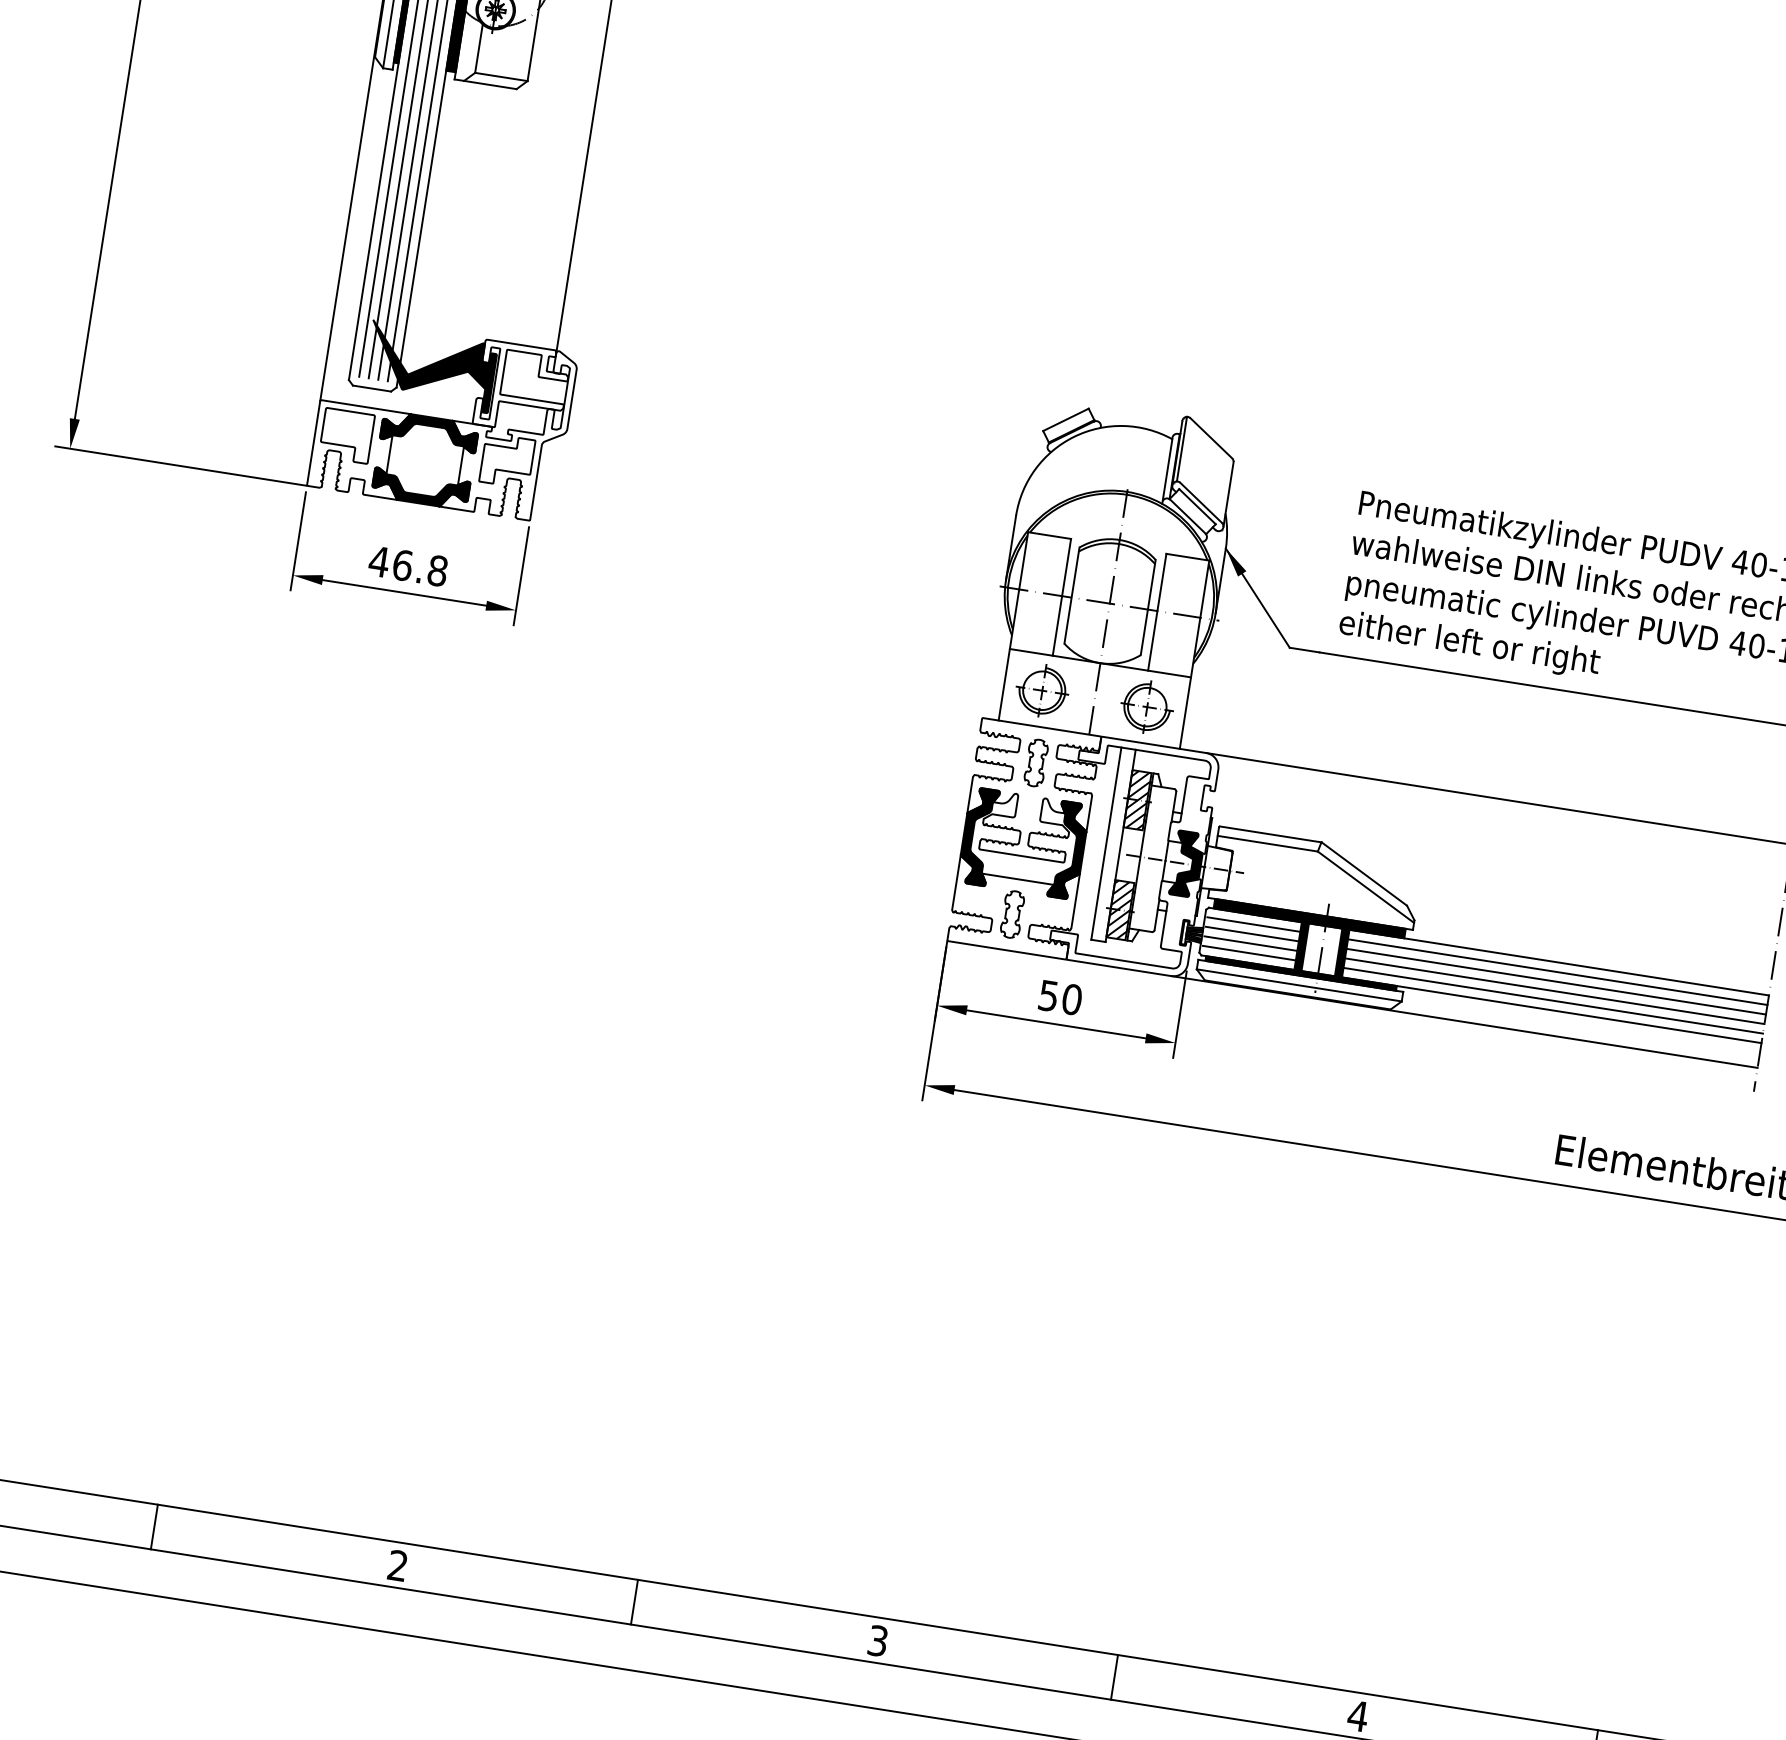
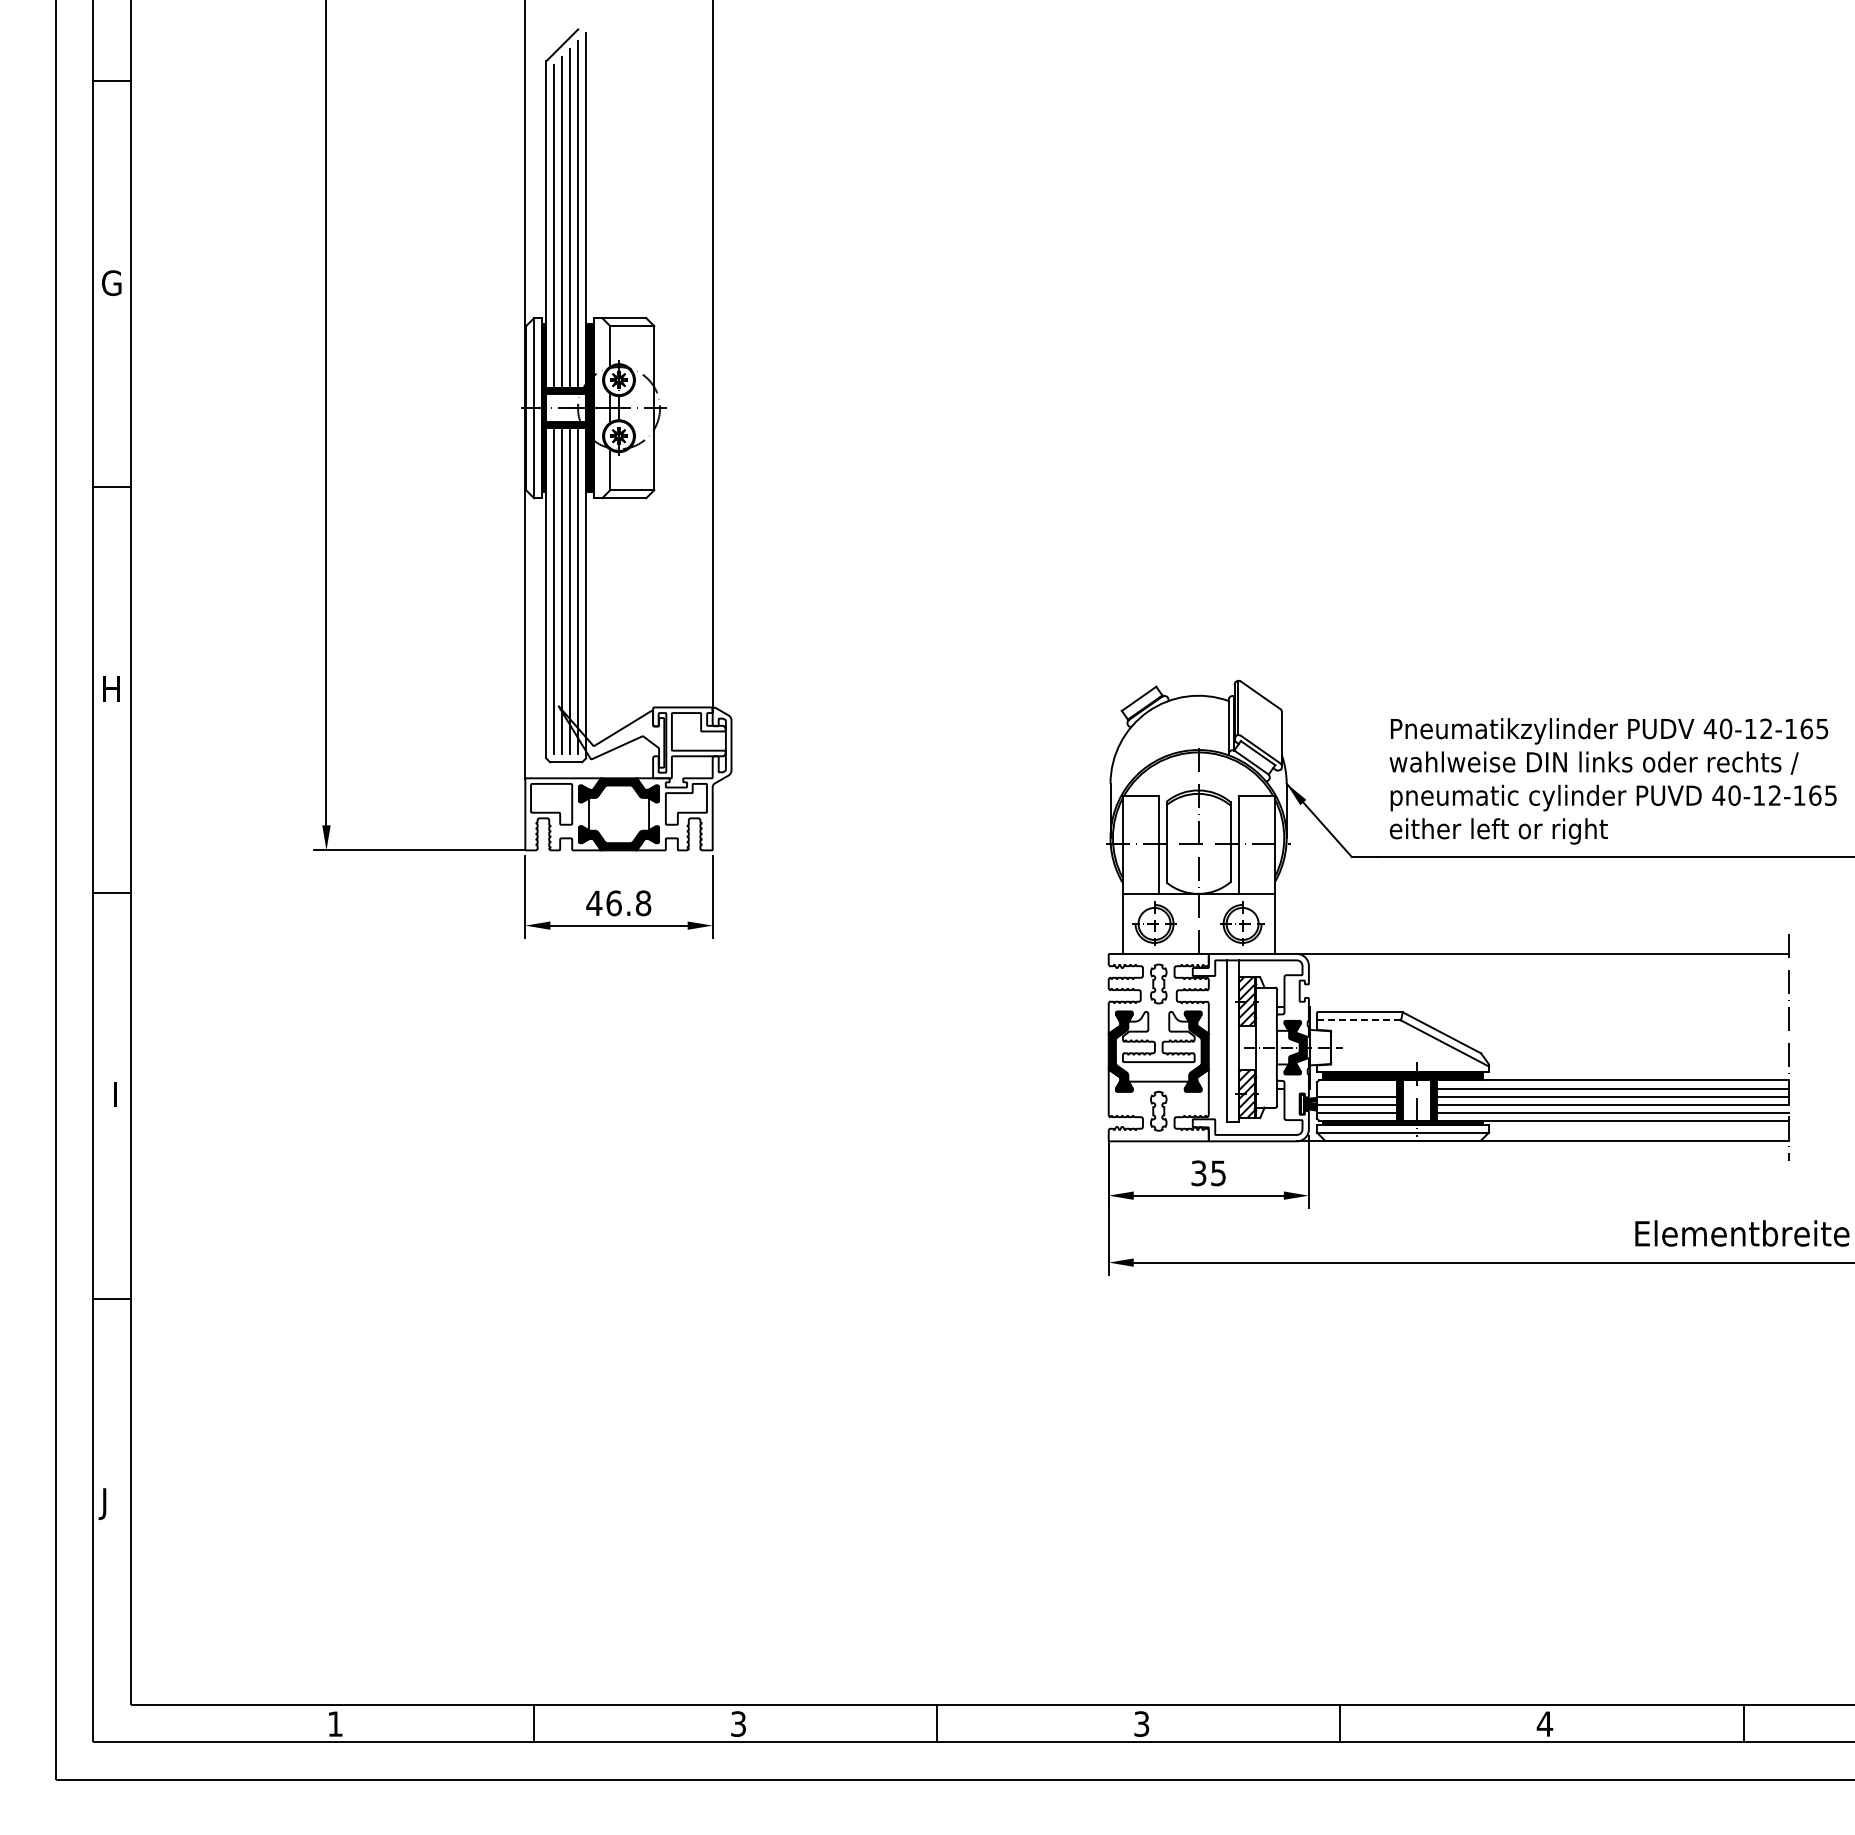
fill: (430, 366) -> (611, 736), removed
line: (1267, 843) -> (1358, 1020), solid -> dashed
line: (1253, 924) -> (1357, 1088), removed
text: (1061, 998) -> (1209, 1173), 50 -> 35
text: (397, 1566) -> (738, 1724), 2 -> 3

